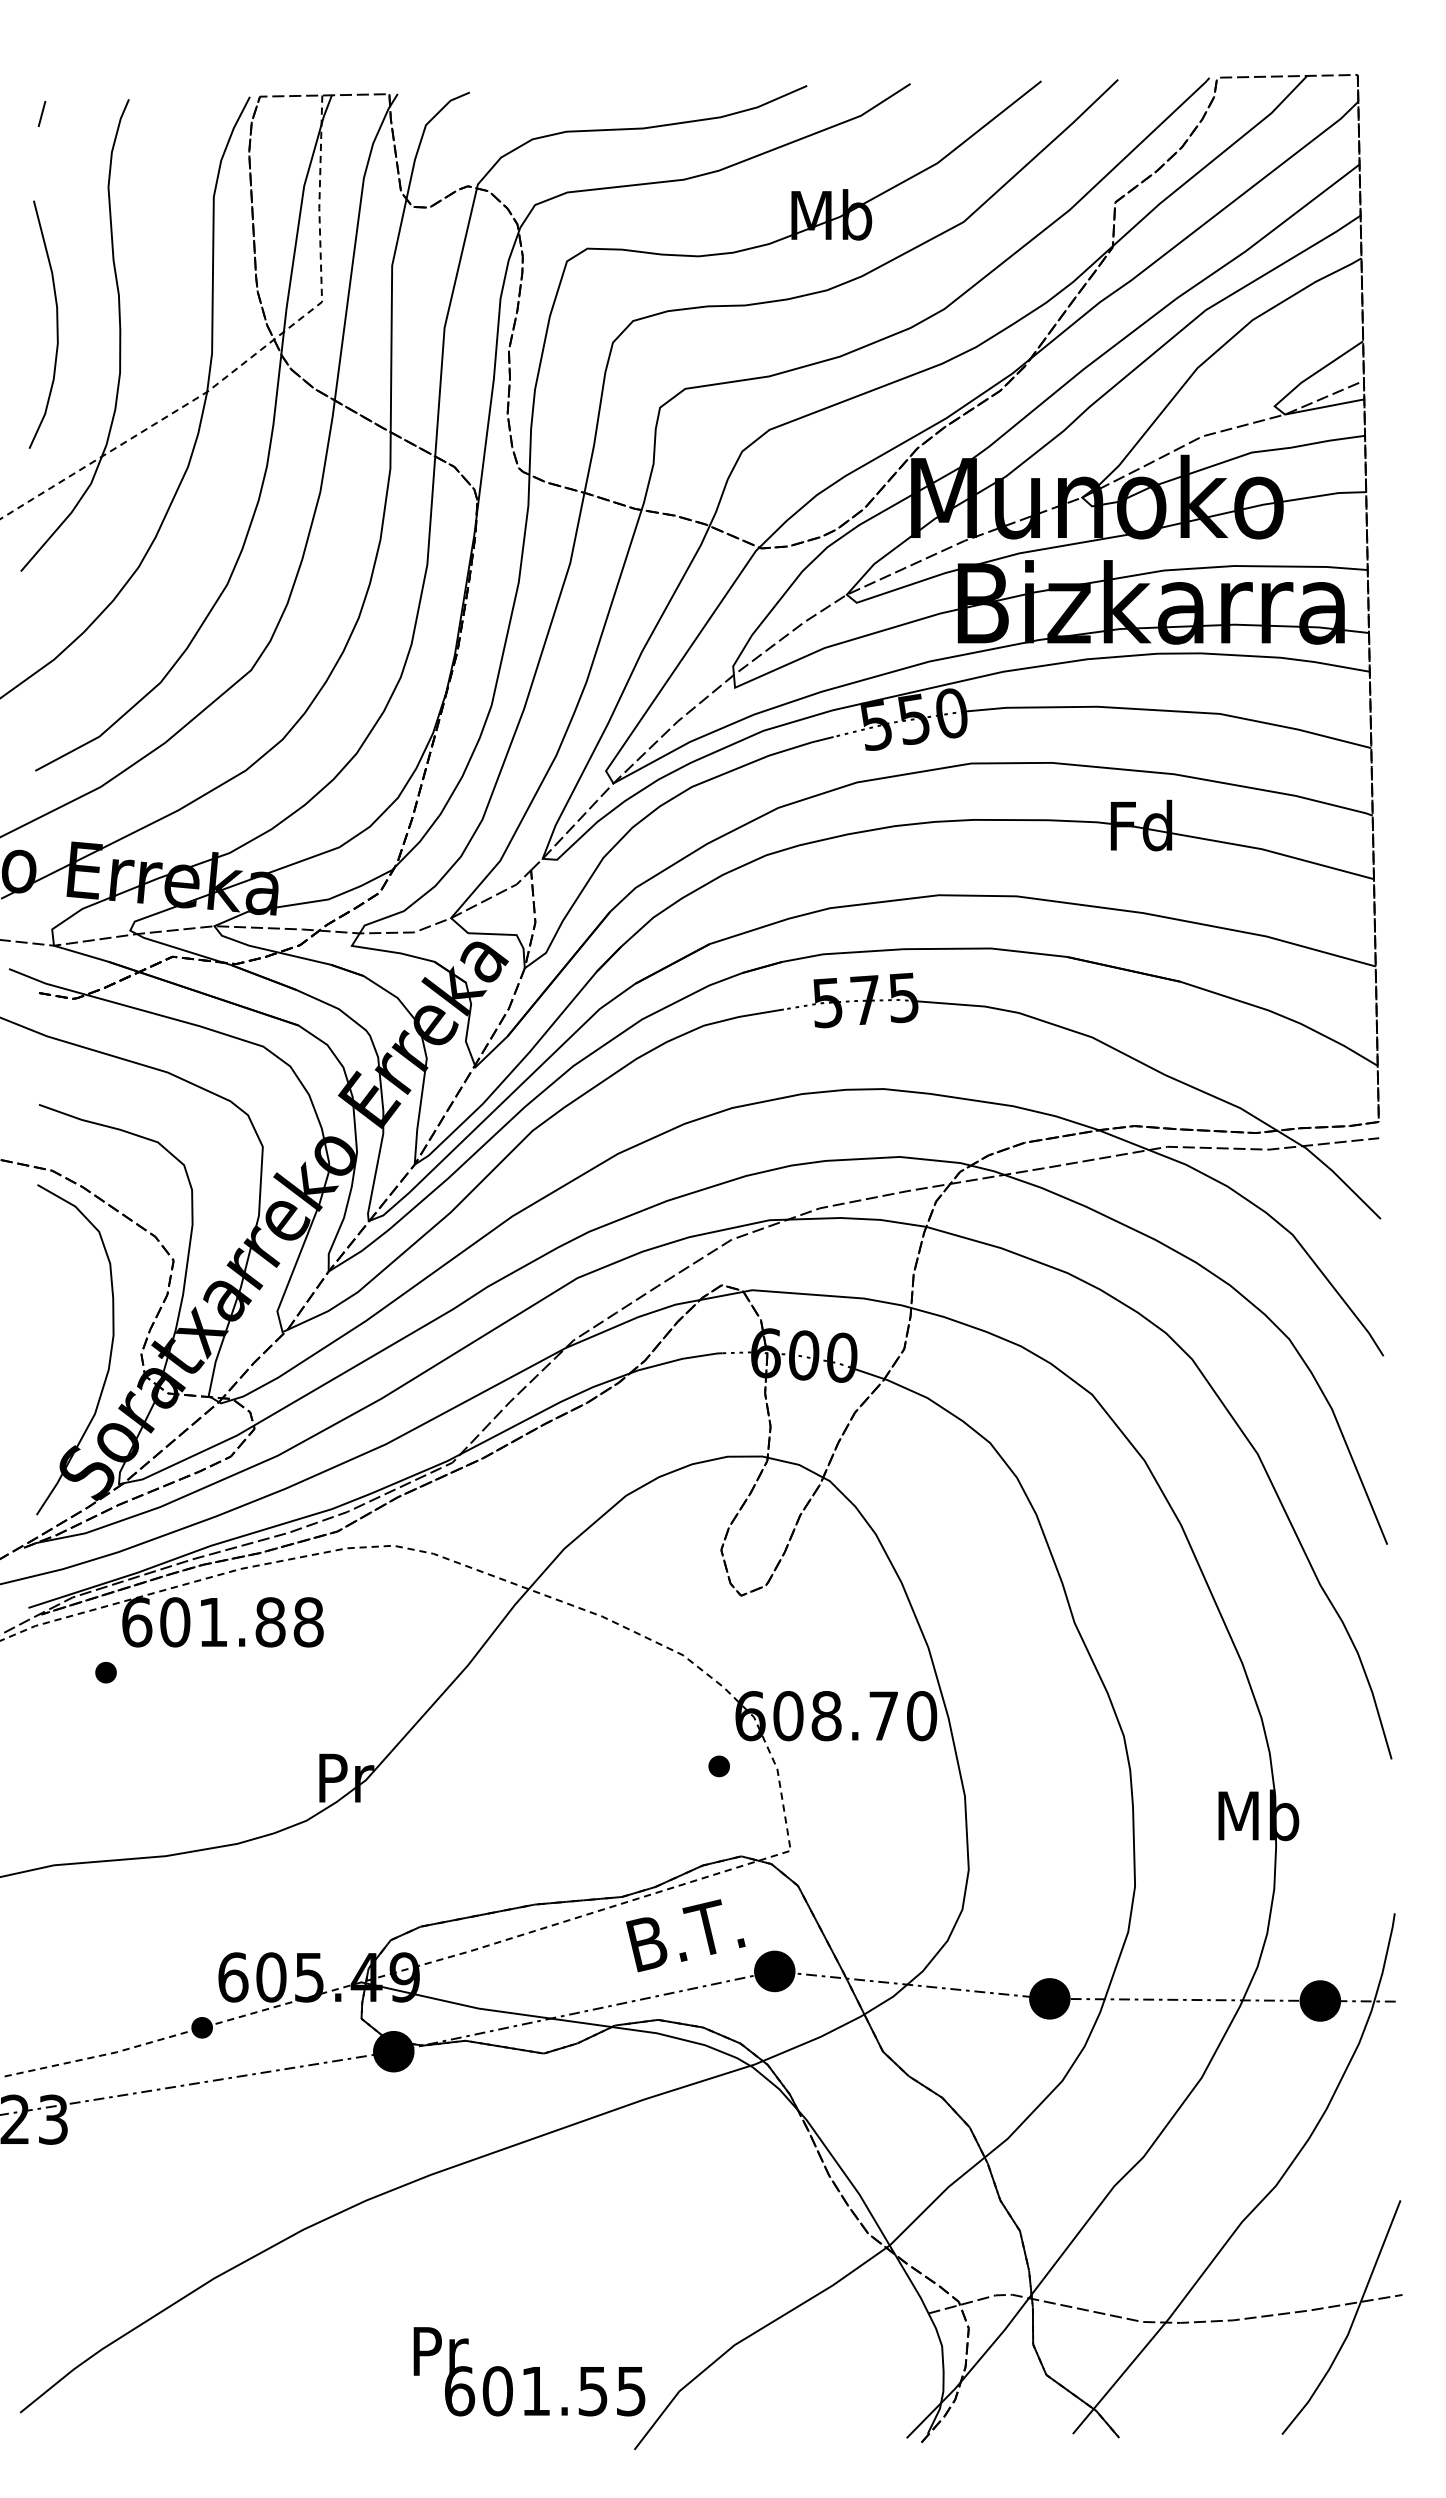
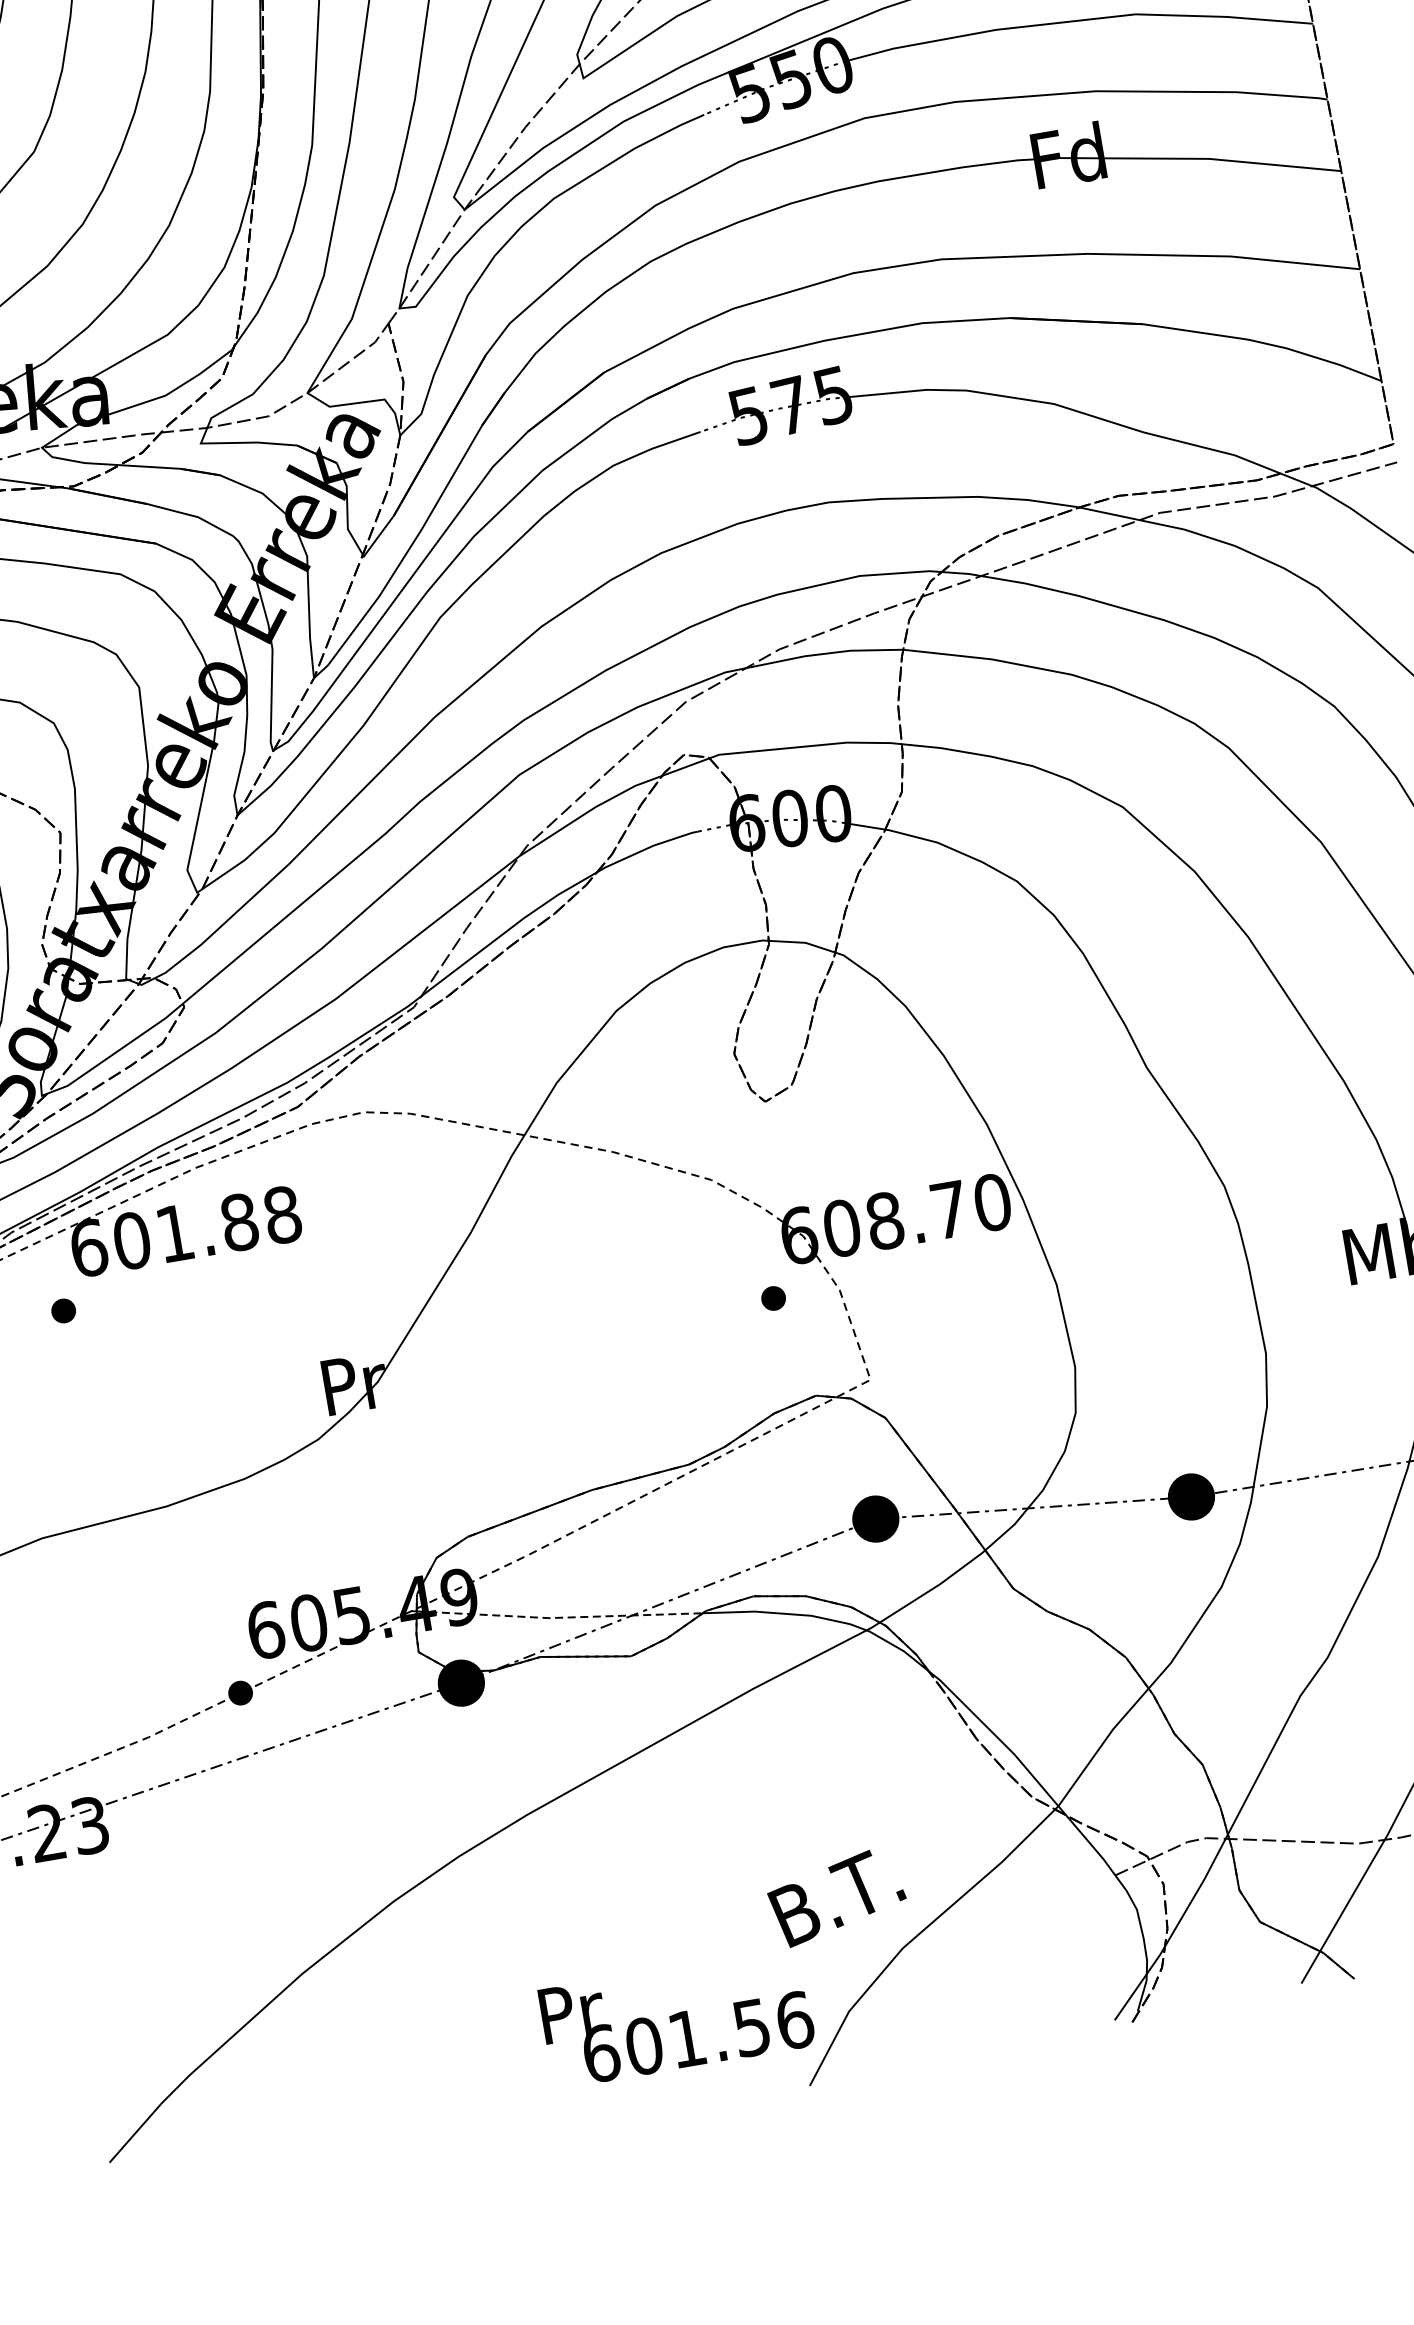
text: (685, 1935) -> (836, 1897), moved
line: (487, 2009) -> (559, 1617), solid -> dashed
text: (631, 2391) -> (795, 2020), 601.55 -> 601.56

